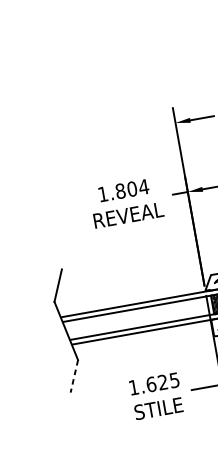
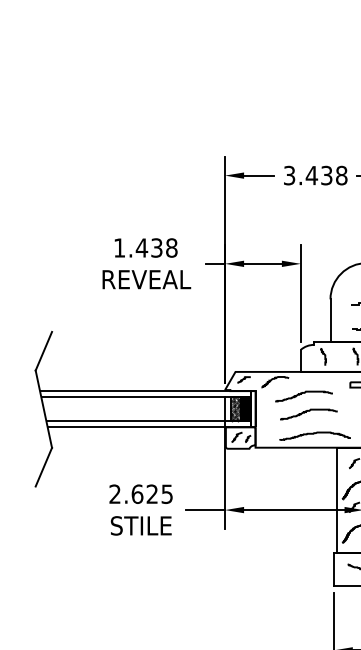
text: (131, 188) -> (156, 247), 1.804 -> 1.438
line: (74, 376) -> (43, 467), dashed -> solid
text: (133, 387) -> (114, 493), 1.625 -> 2.625

